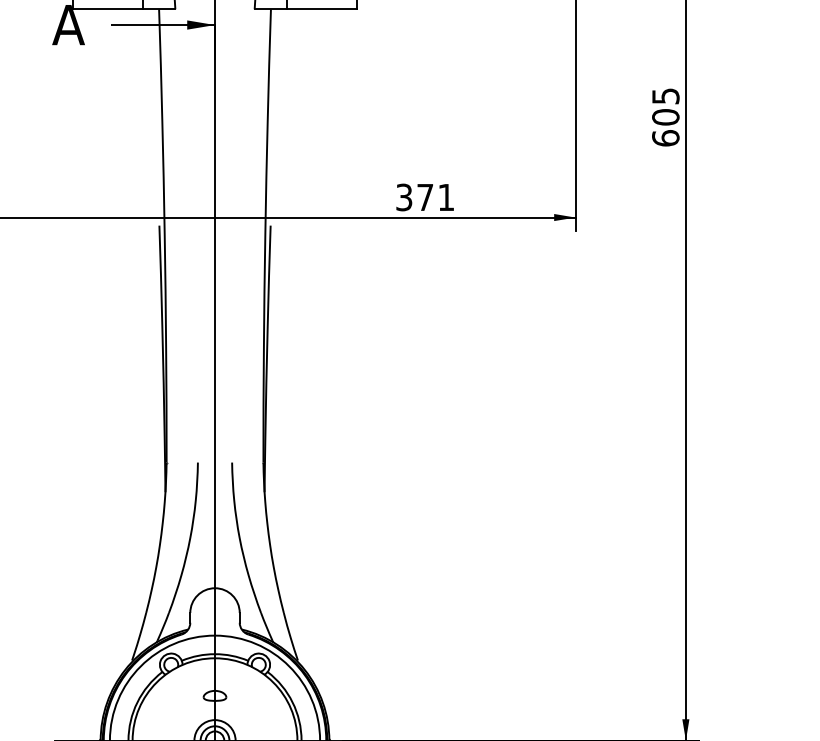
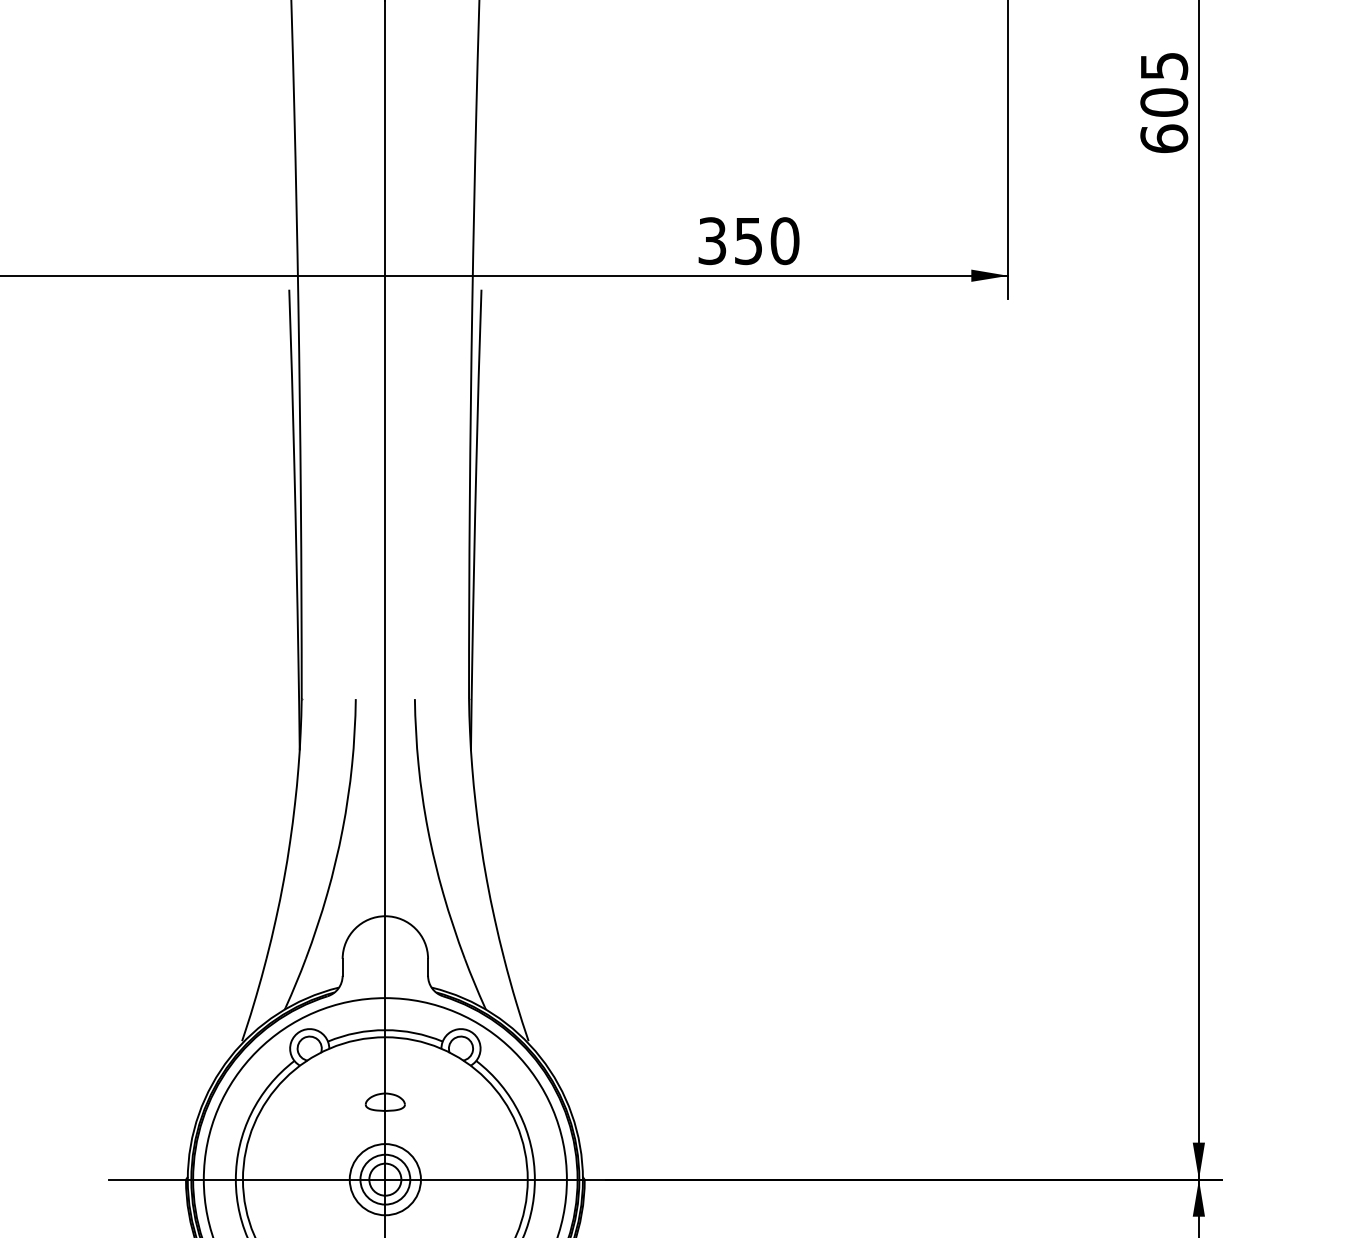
text: (435, 197) -> (766, 241), 371 -> 350

